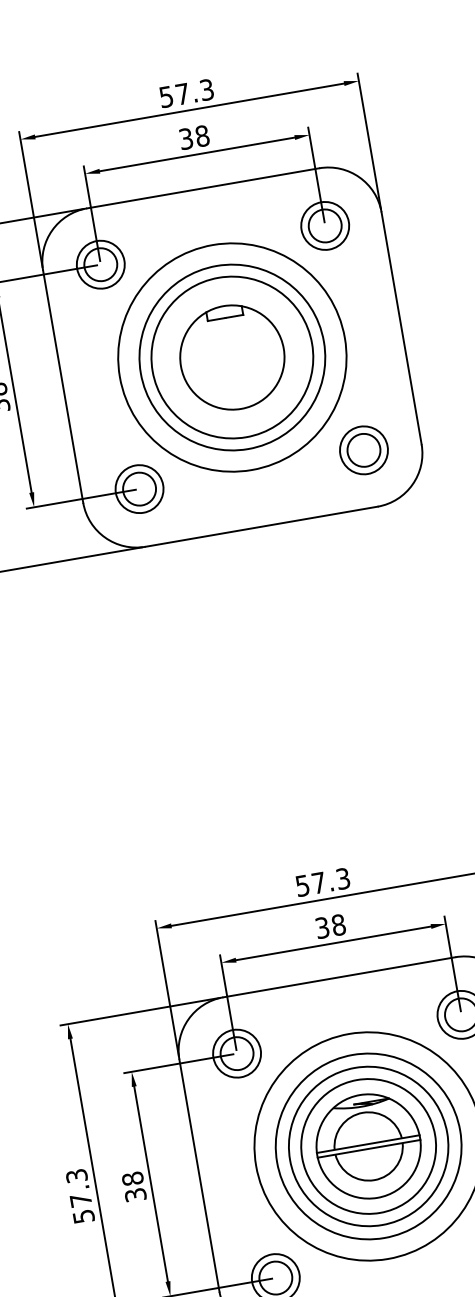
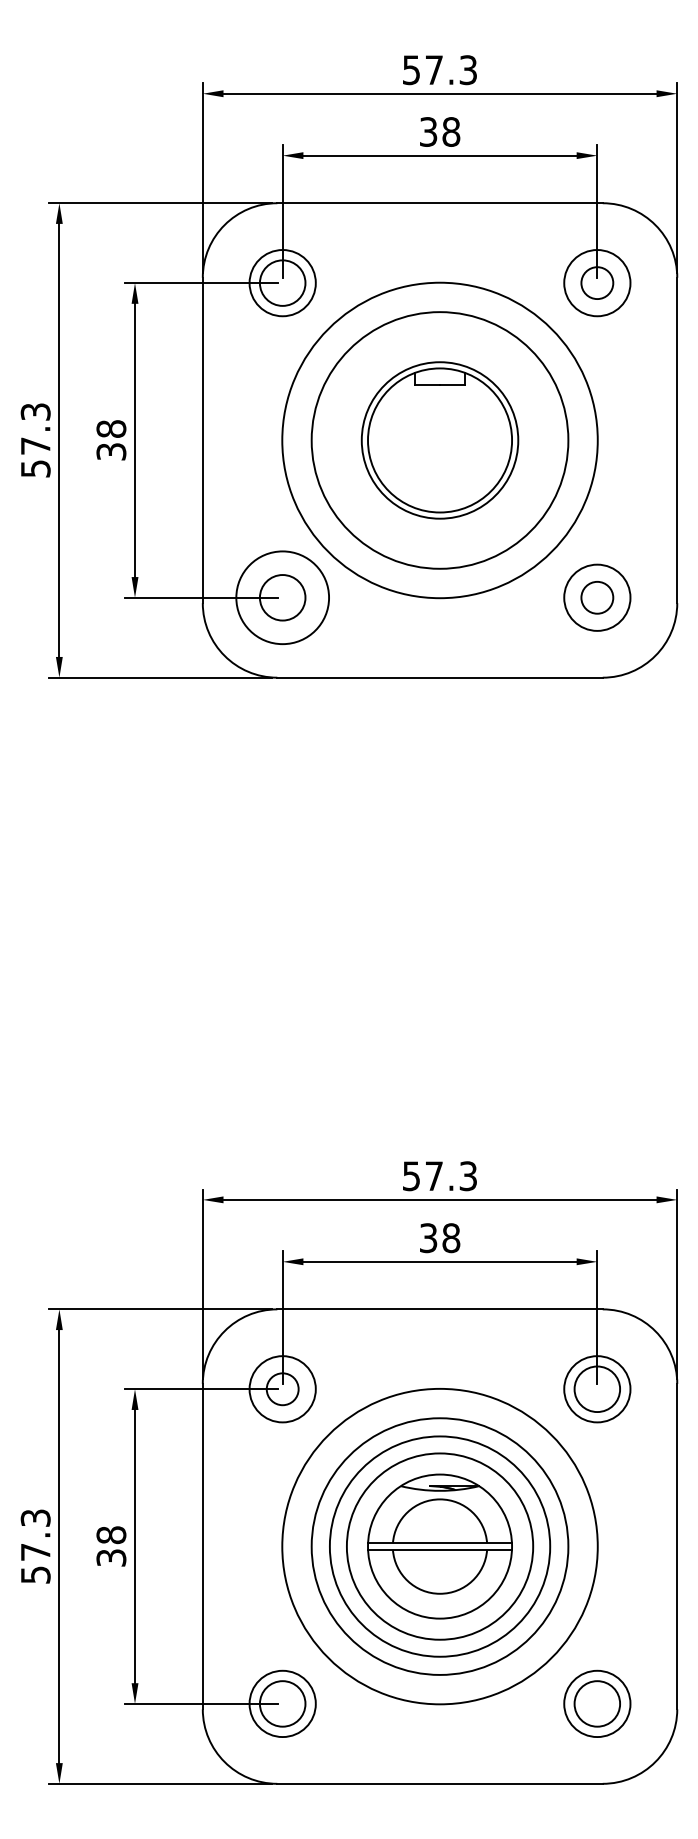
circle: (325, 225) -> (597, 282), size x0.7
circle: (232, 357) -> (439, 440), size x0.7
circle: (364, 450) -> (597, 597), size x0.7
circle: (139, 488) -> (282, 597), size x1.4
circle: (236, 1053) -> (282, 1389), size x0.7

